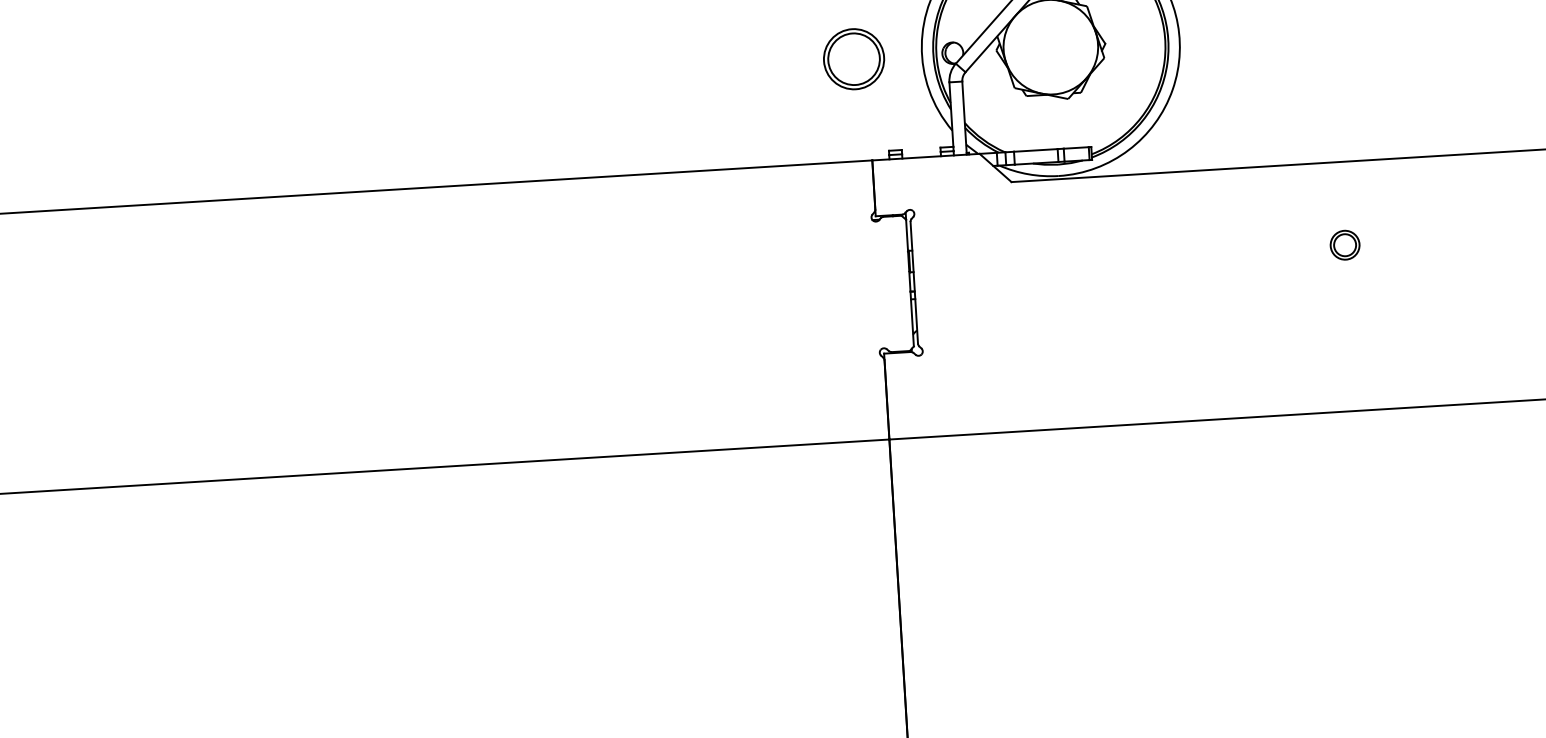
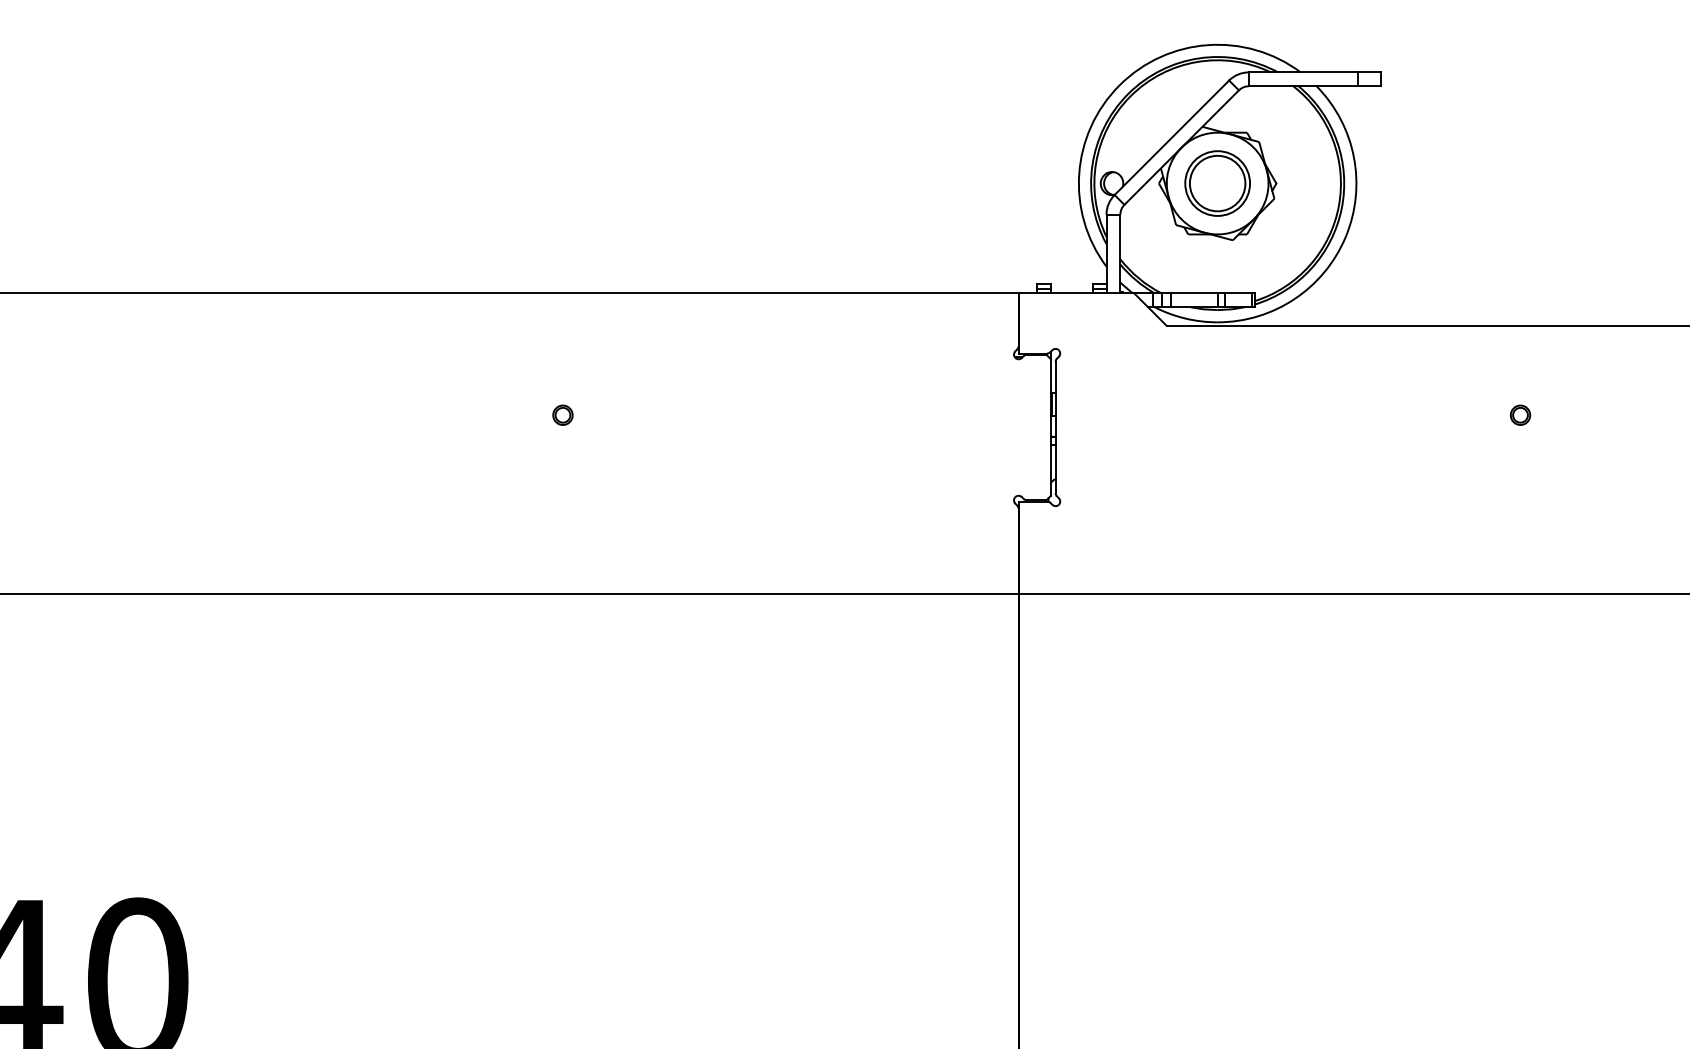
part: (853, 59) -> (1217, 183), moved
part: (1345, 244) -> (1520, 414), size x0.62
part: (455, 298) -> (562, 414), added

